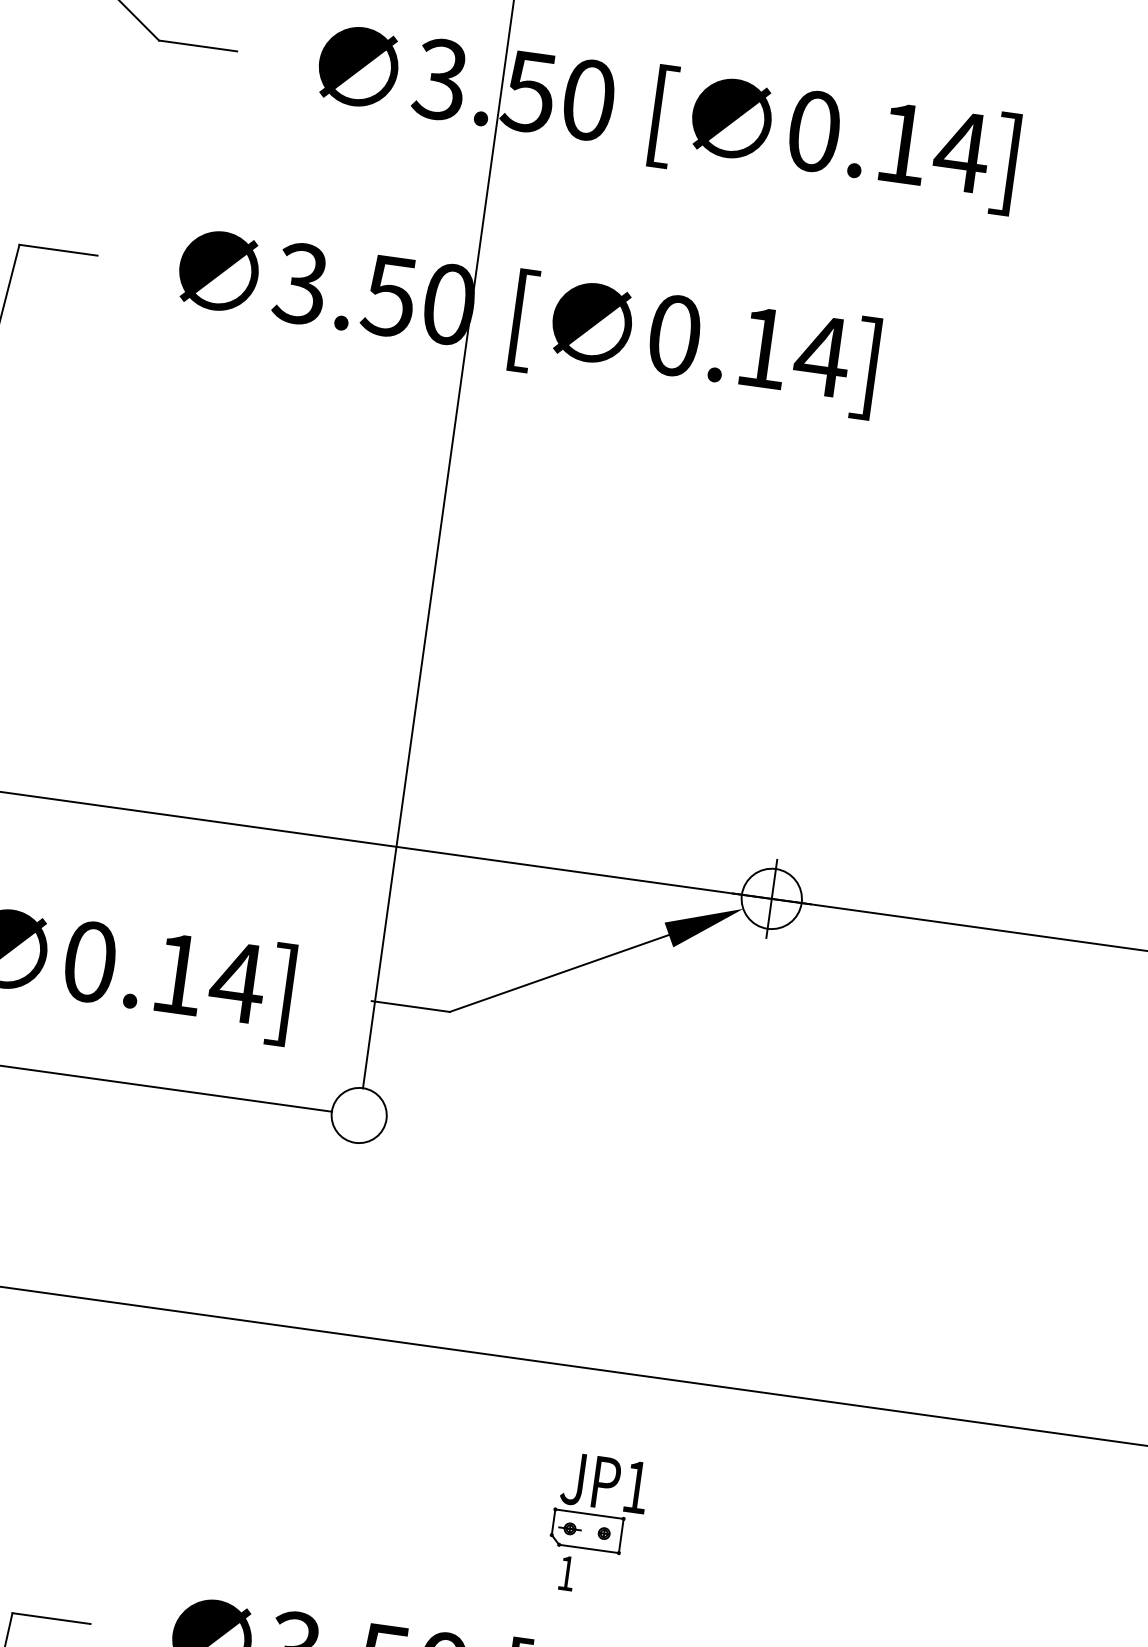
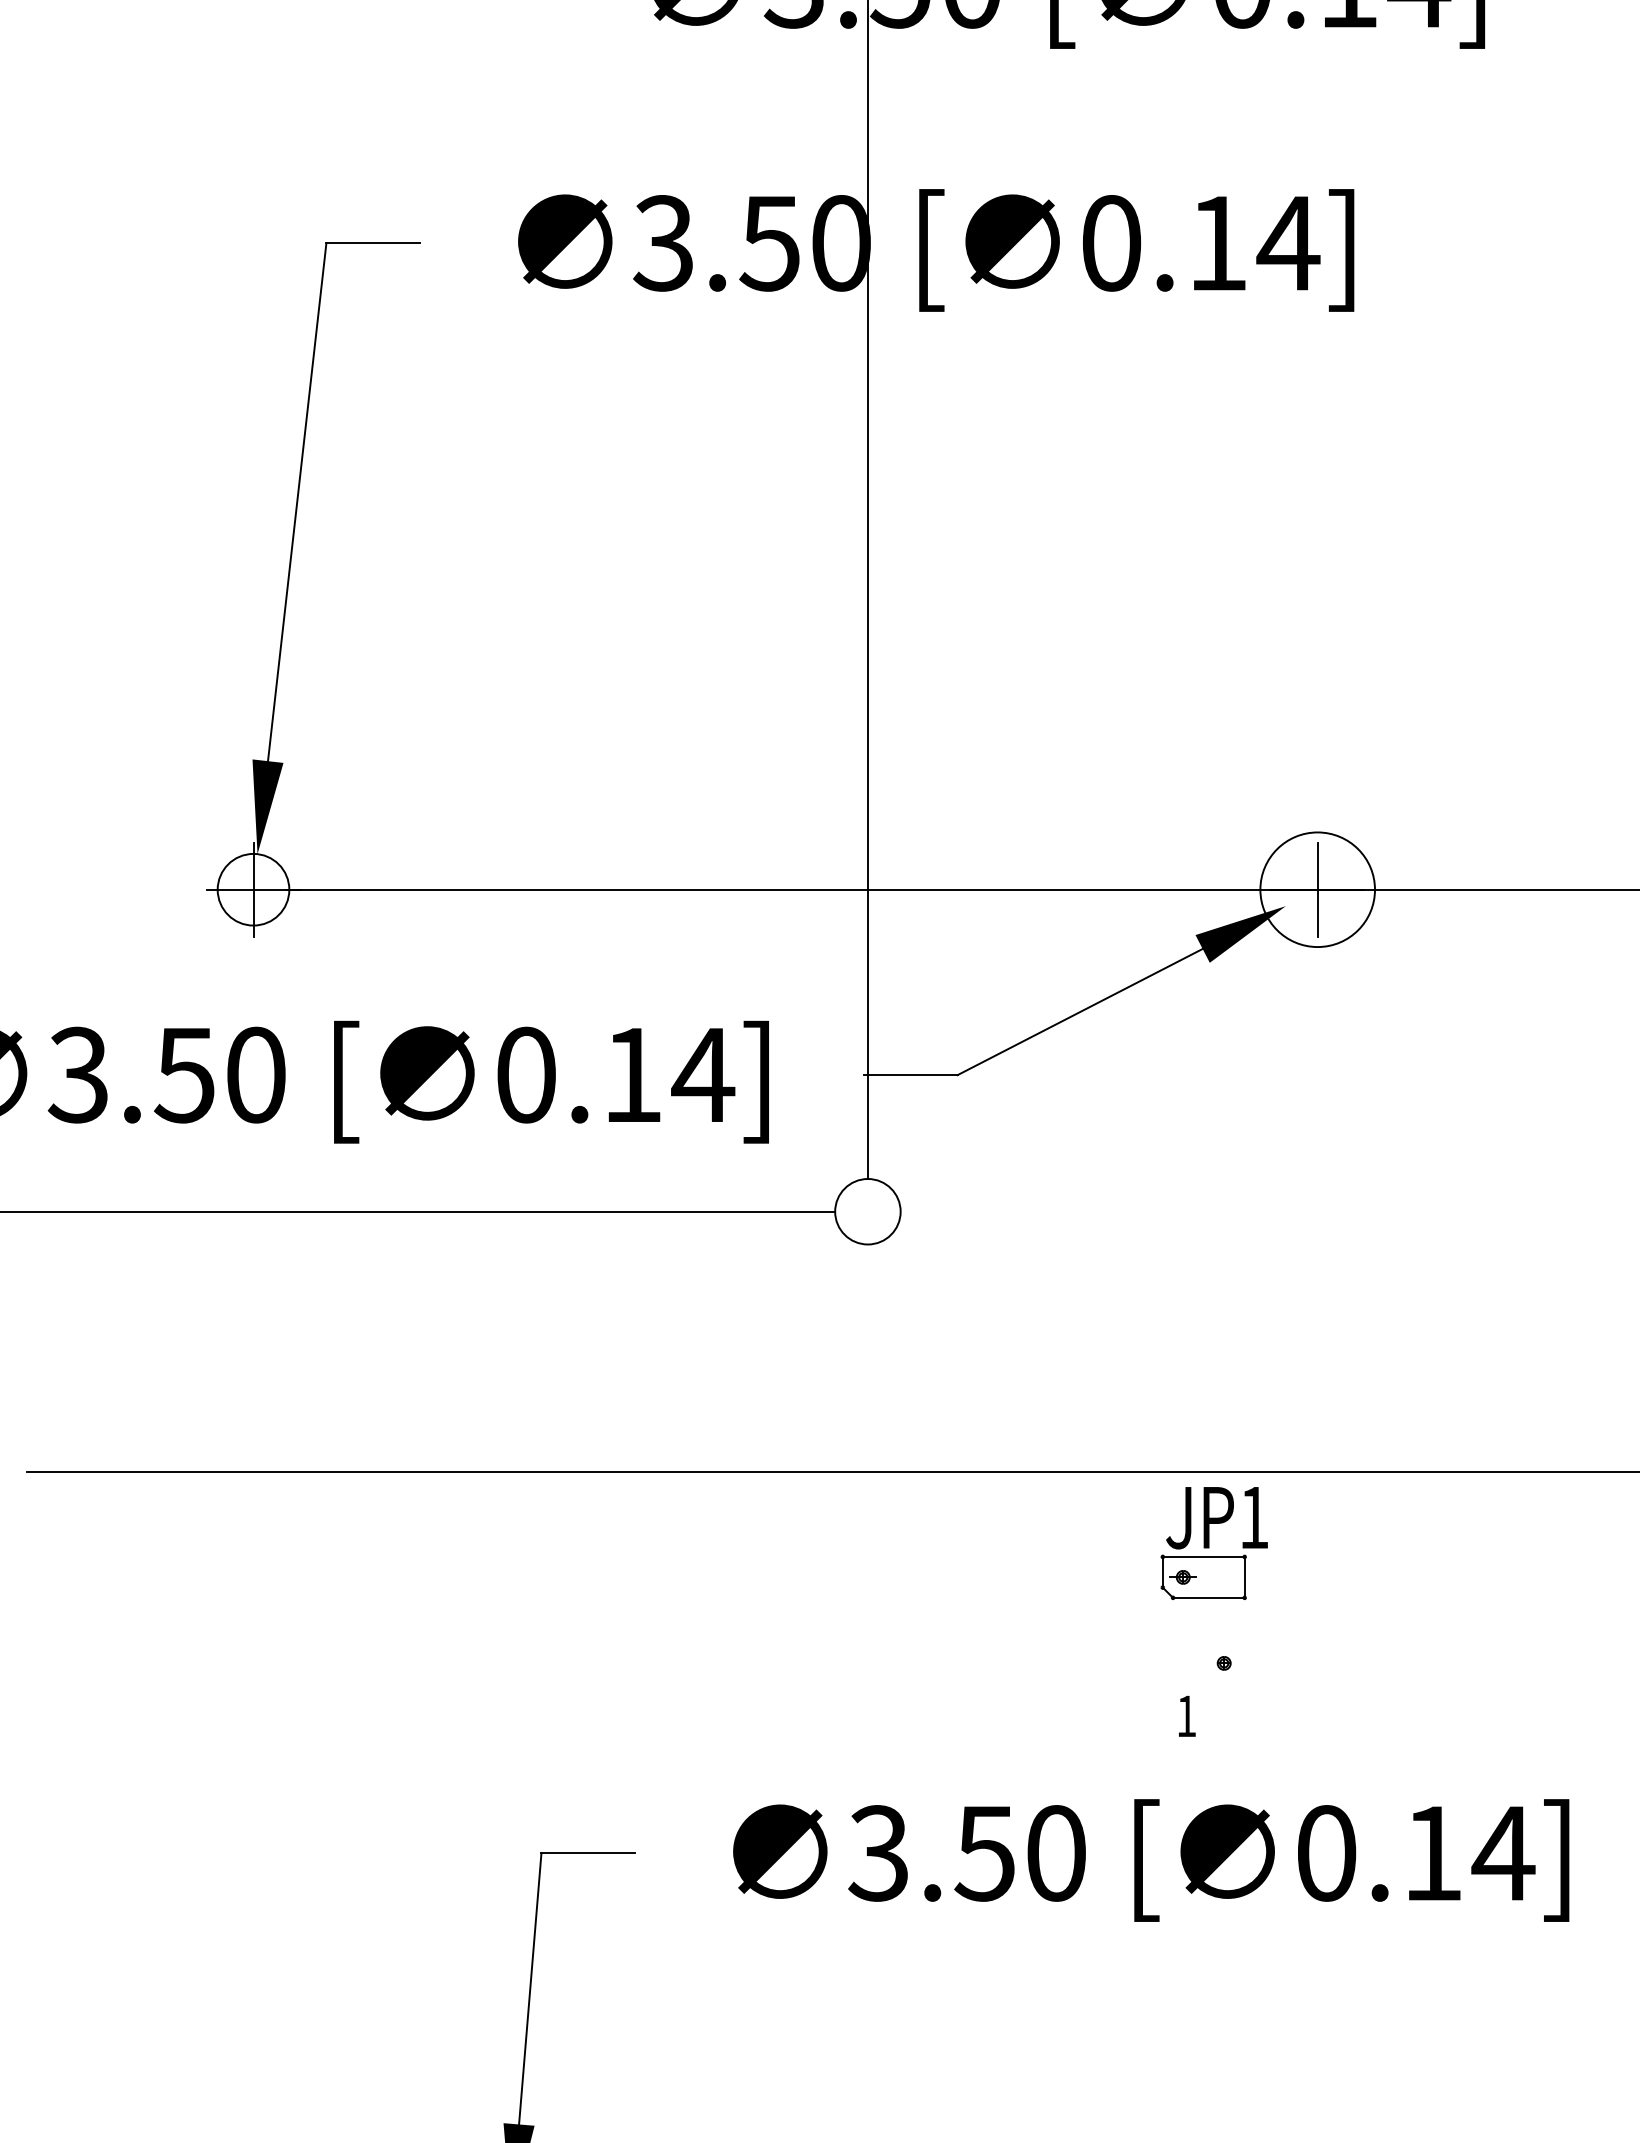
circle: (771, 898) -> (1317, 889), size x1.6
part: (599, 1504) -> (1213, 1543), moved

